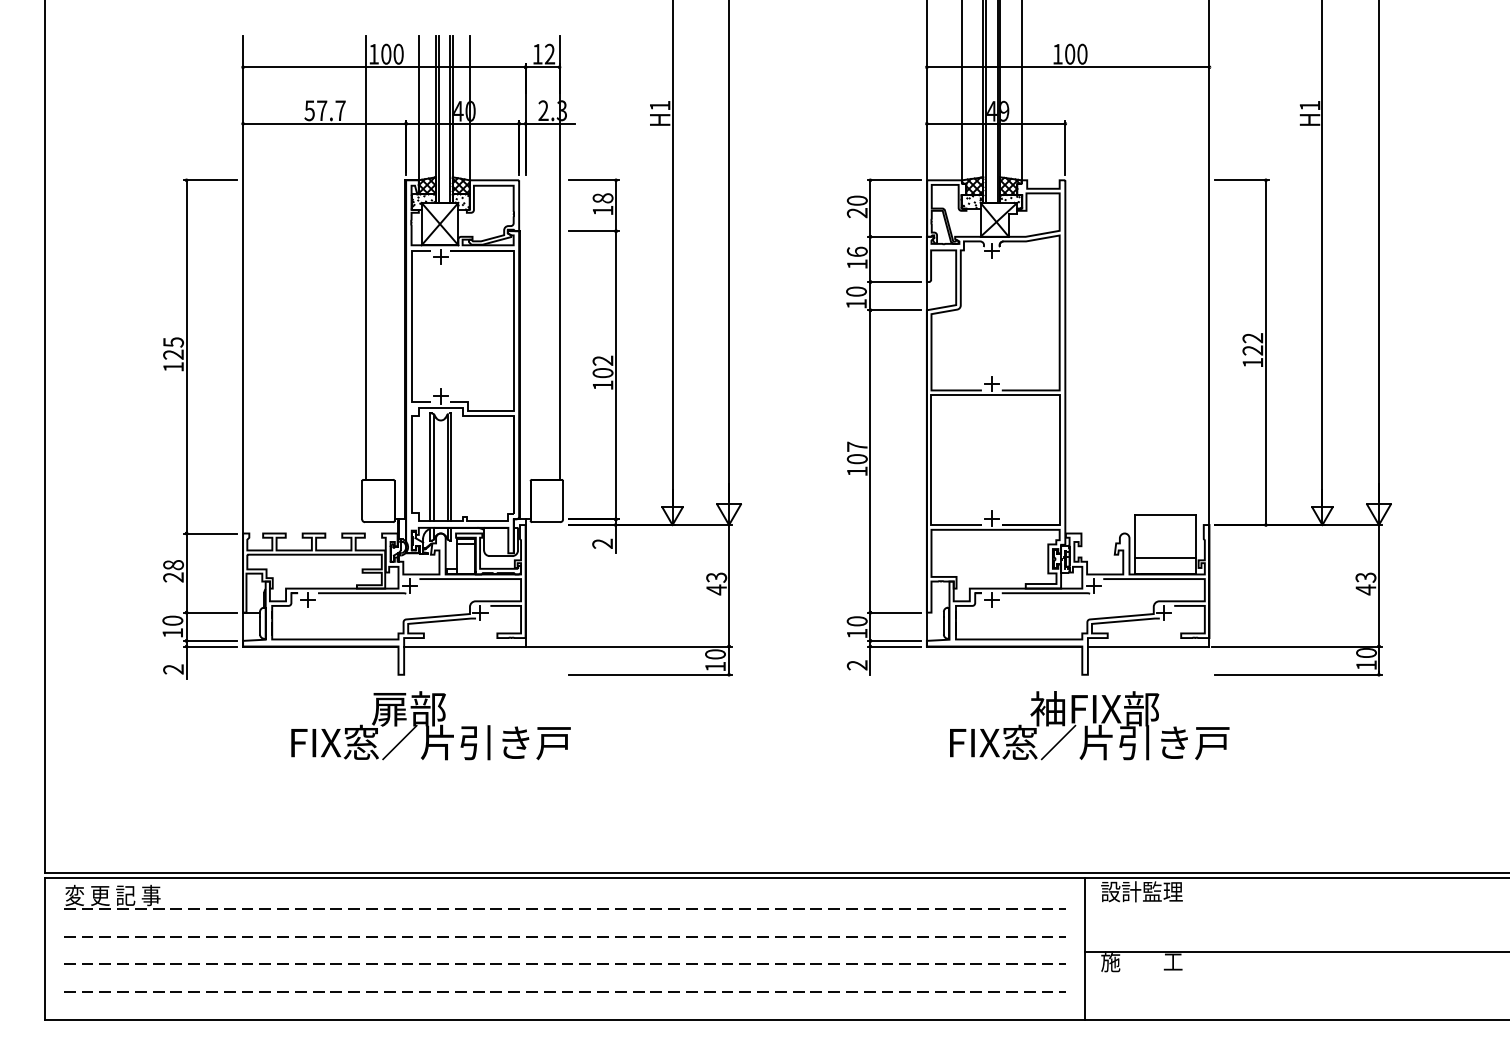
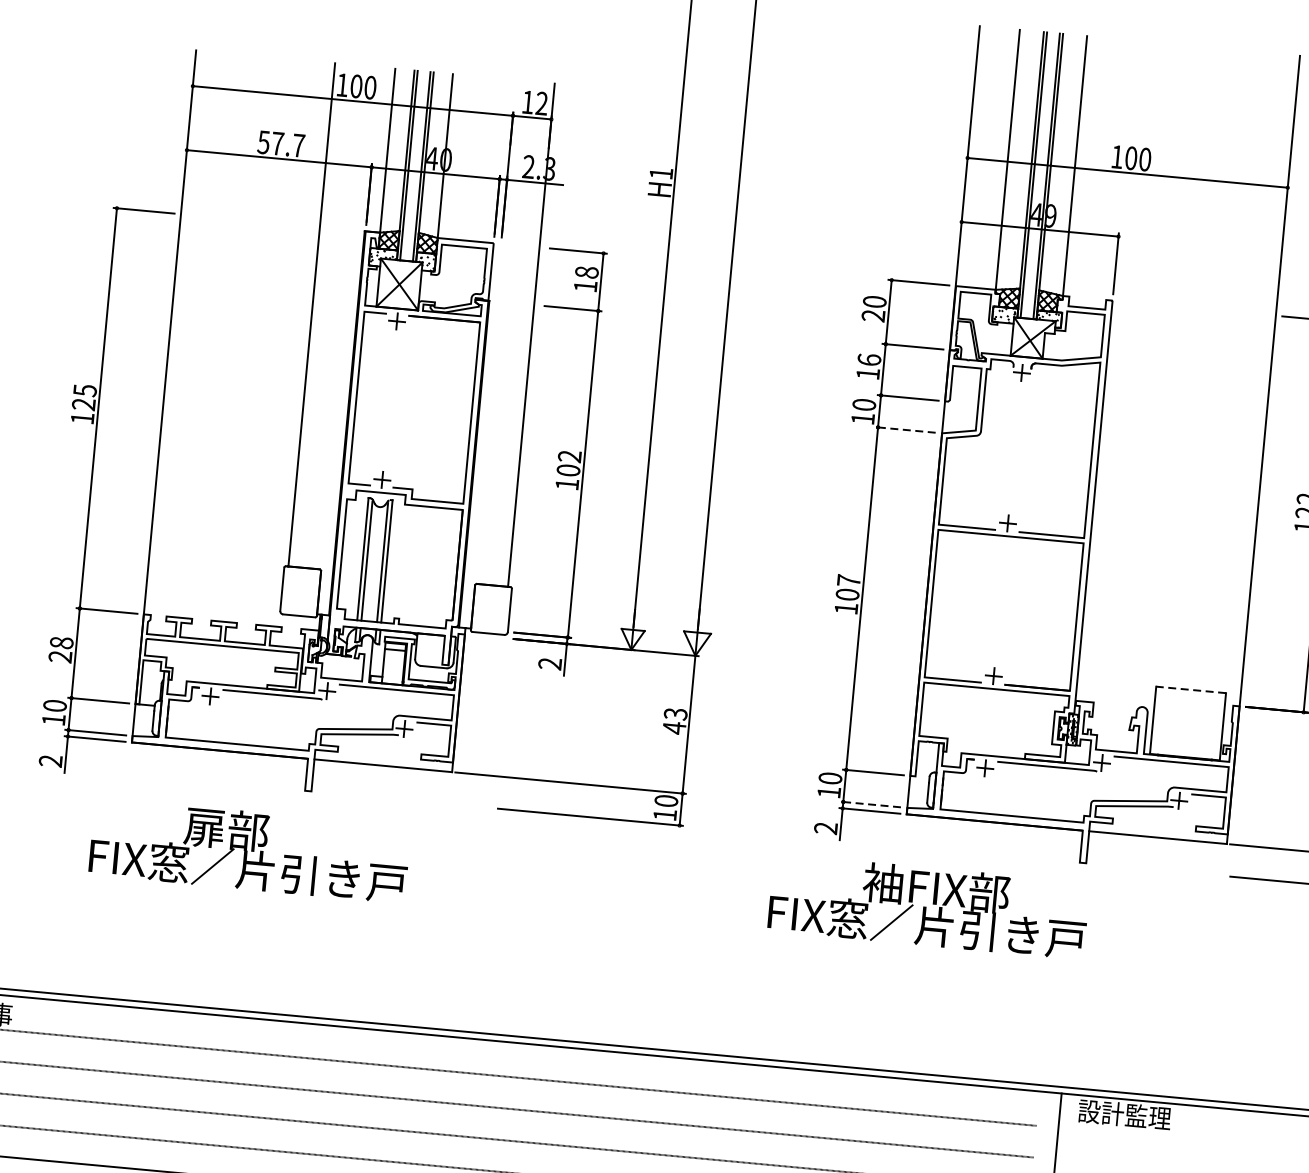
line: (894, 310) -> (905, 430), solid -> dashed
line: (1165, 514) -> (1190, 689), solid -> dashed
line: (1165, 558) -> (1186, 739), removed
line: (894, 640) -> (870, 804), solid -> dashed
text: (430, 725) -> (249, 850), moved
text: (1089, 725) -> (928, 906), moved

